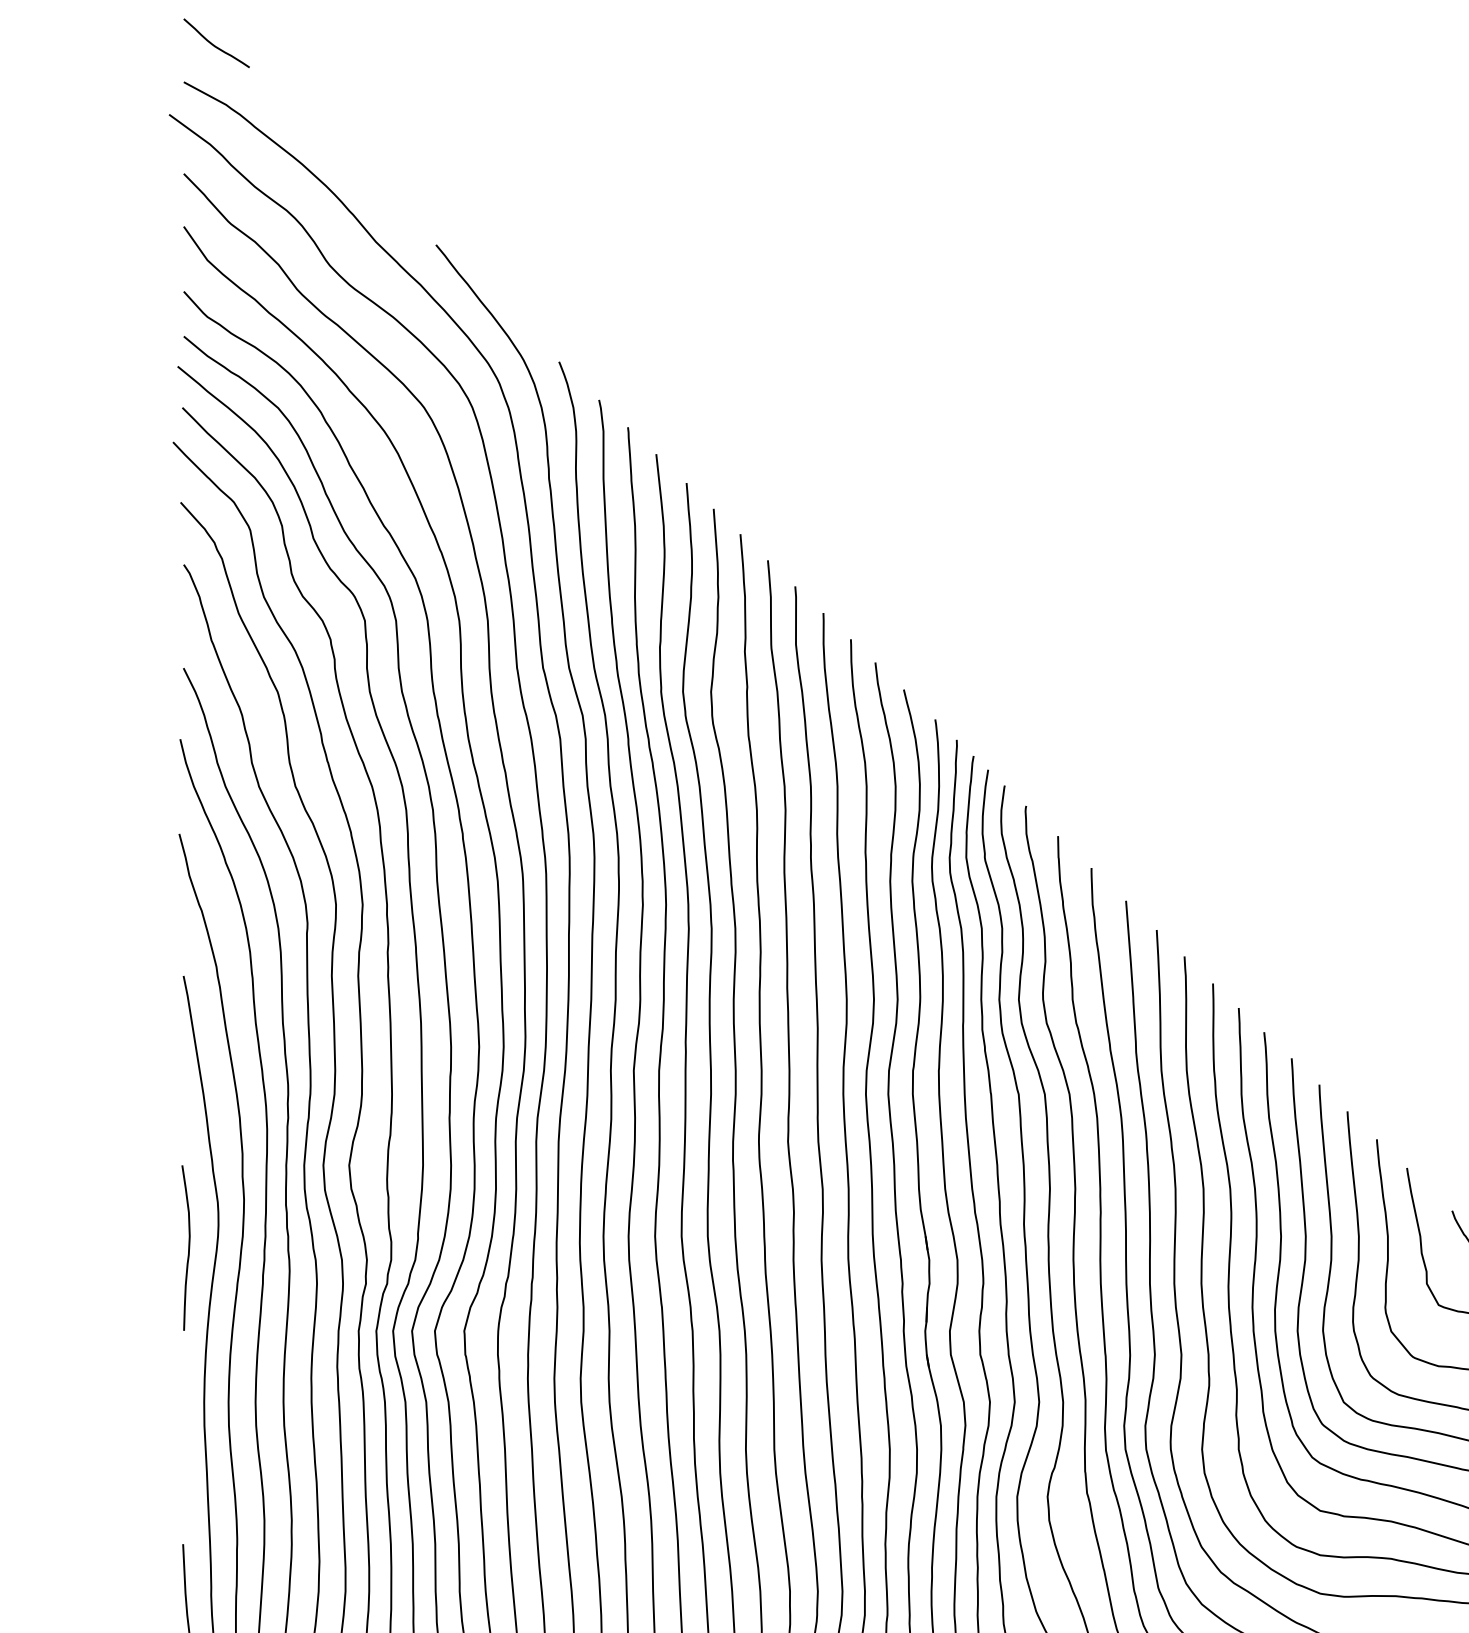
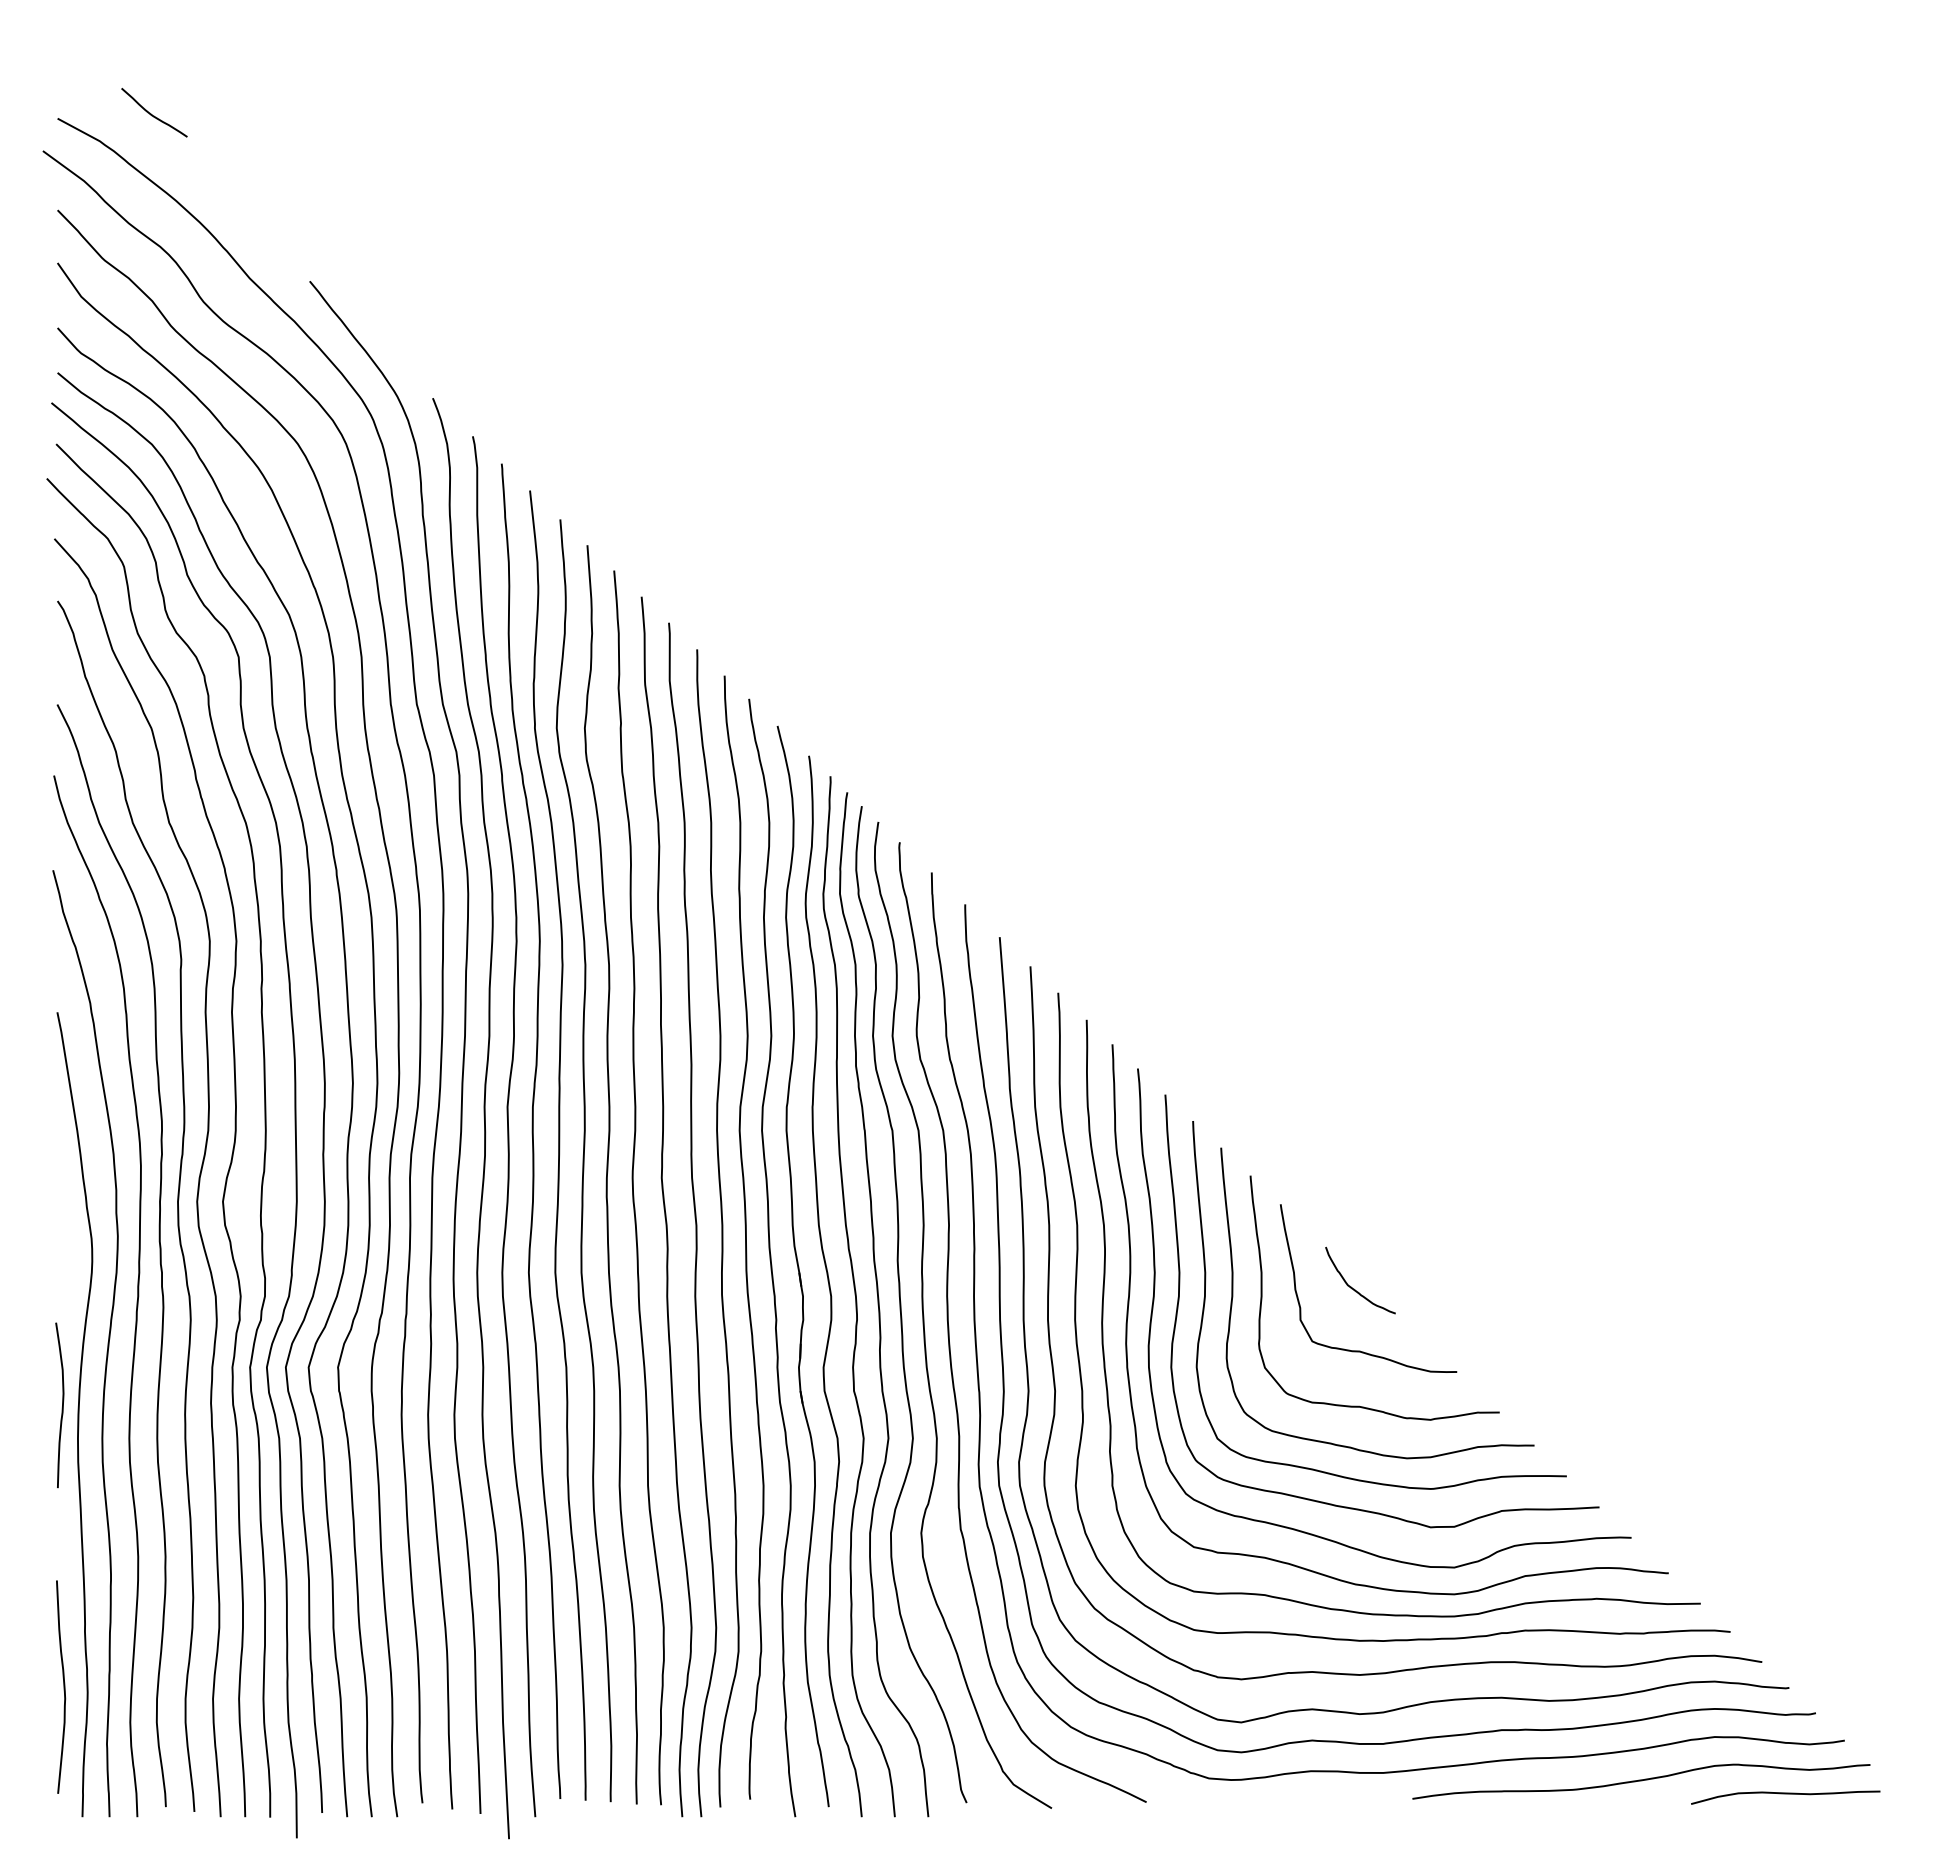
curve: (214, 45) -> (152, 114), moved
curve: (188, 1248) -> (62, 1405), moved

